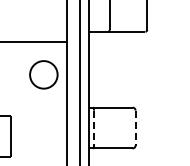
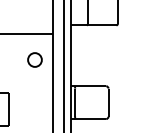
part: (43, 74) -> (34, 59), size x0.62
line: (94, 128) -> (75, 103), dashed -> solid
line: (135, 128) -> (108, 103), dashed -> solid

